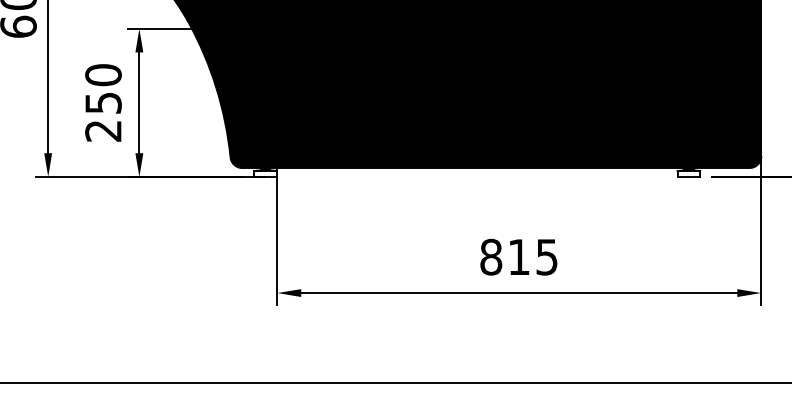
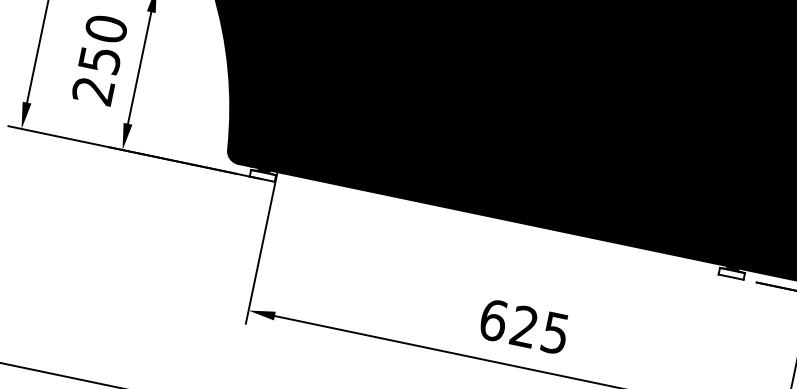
text: (504, 256) -> (508, 322), 815 -> 625

